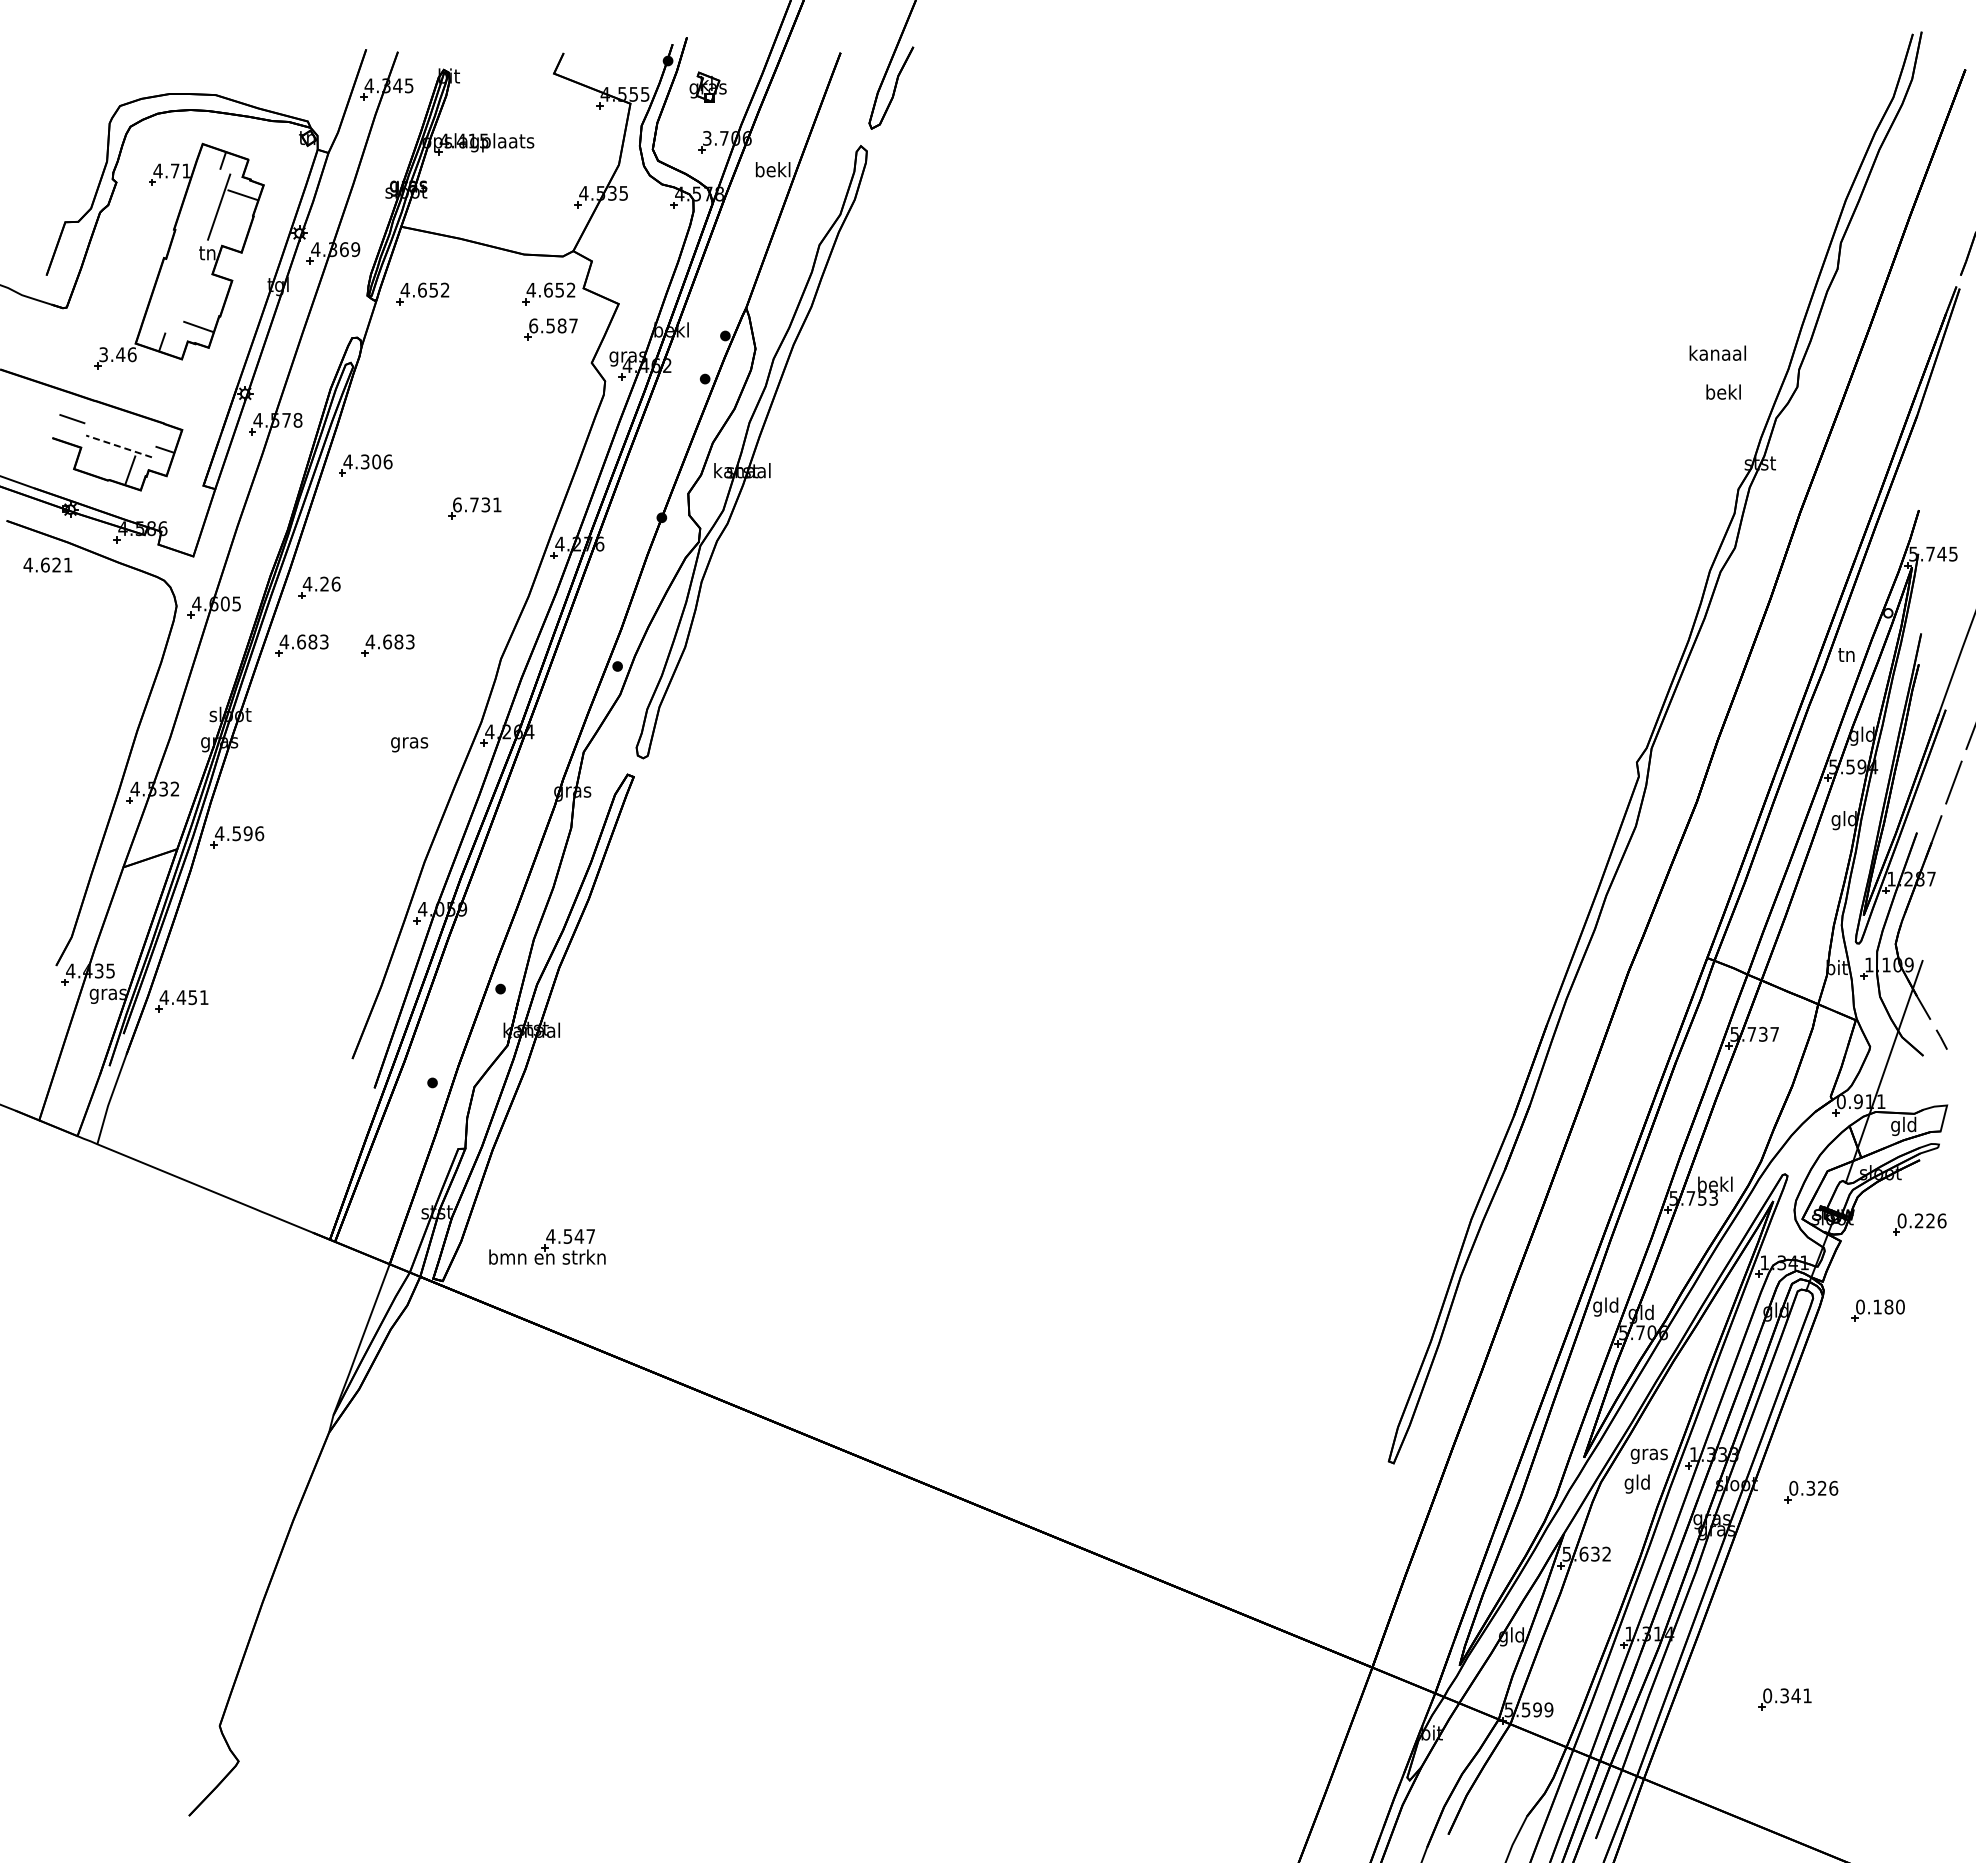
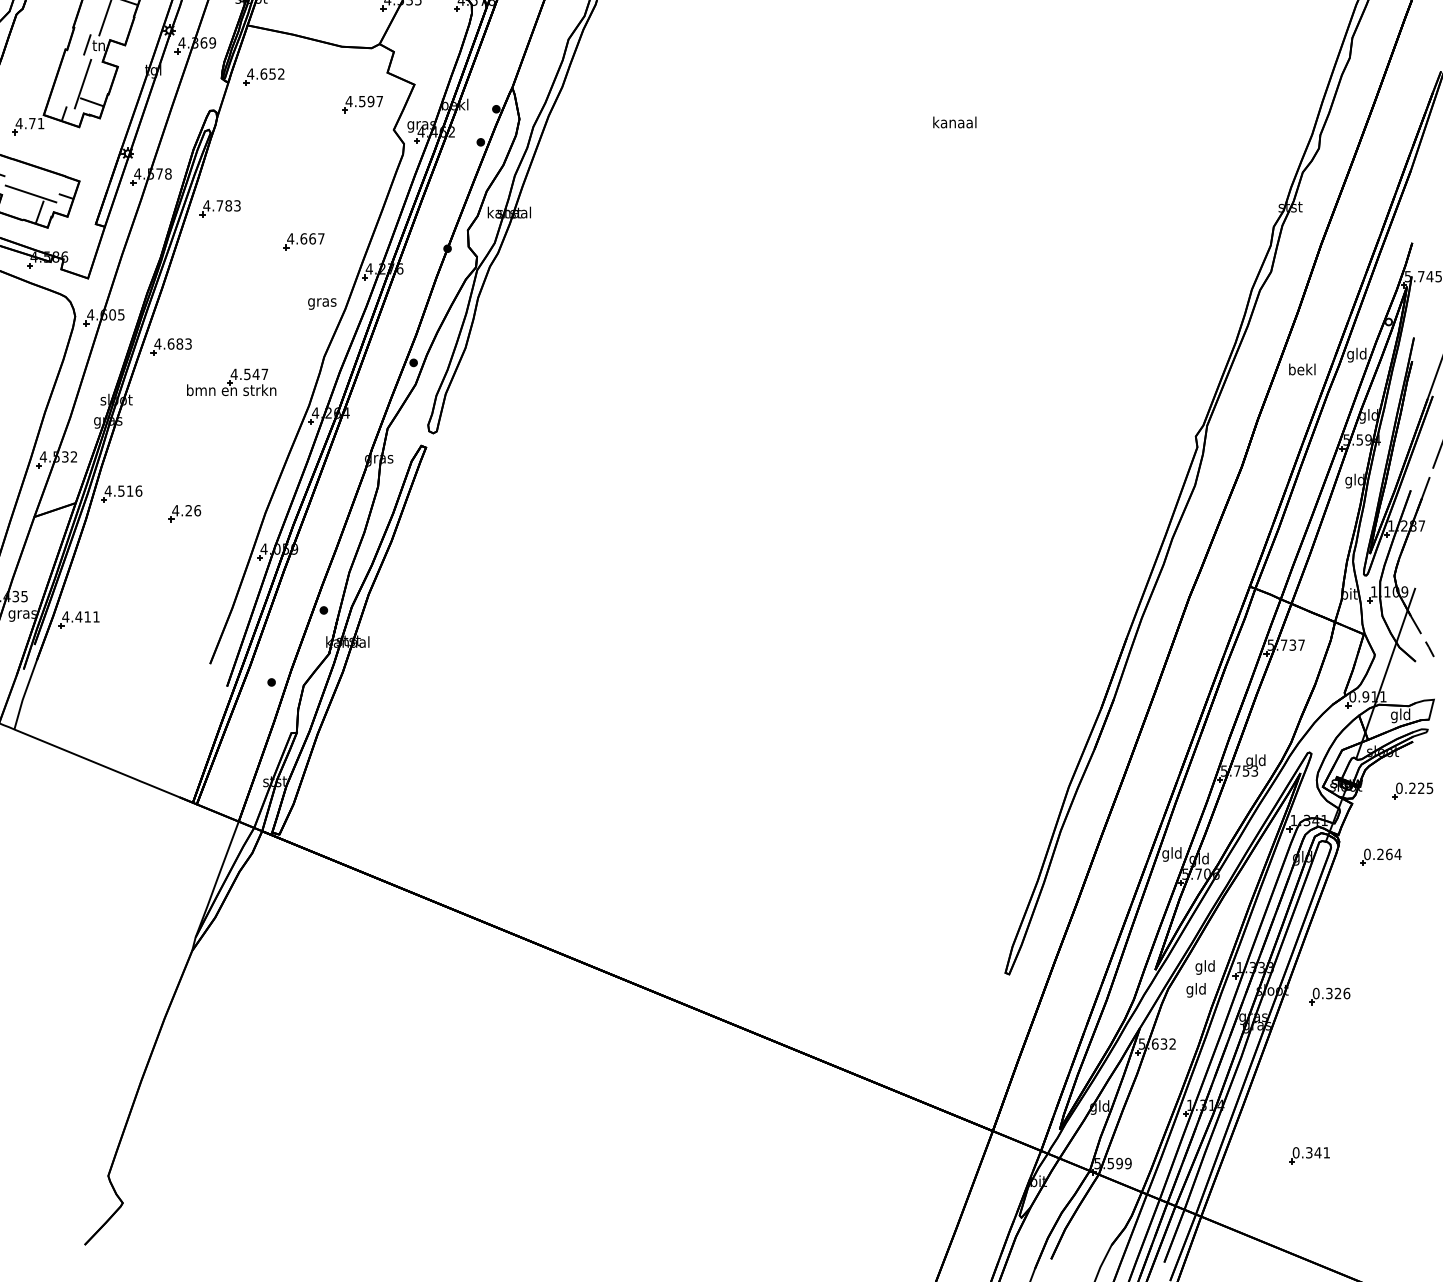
line: (192, 251) -> (87, 44), added
part: (548, 293) -> (360, 76), removed
line: (186, 302) -> (82, 83), added
text: (547, 325) -> (359, 101), 6.587 -> 4.597
text: (1717, 352) -> (954, 121), moved
text: (117, 354) -> (29, 123), 3.46 -> 4.71
text: (1723, 391) -> (1302, 369), moved
line: (119, 446) -> (31, 194), dashed -> solid
text: (376, 461) -> (228, 205), 4.306 -> 4.783
text: (476, 504) -> (305, 238), 6.731 -> 4.667
part: (319, 587) -> (184, 513), moved
part: (387, 645) -> (237, 346), removed
text: (1846, 656) -> (1356, 355), tn -> gld
text: (409, 744) -> (322, 303), moved
text: (247, 833) -> (129, 491), 4.596 -> 4.516
text: (192, 997) -> (87, 616), 4.451 -> 4.411
text: (1715, 1185) -> (1256, 761), bekl -> gld
text: (1941, 1220) -> (1429, 788), 0.226 -> 0.225
part: (547, 1246) -> (231, 382), moved
text: (1889, 1306) -> (1389, 854), 0.180 -> 0.264
text: (1648, 1453) -> (1204, 966), gras -> gld

